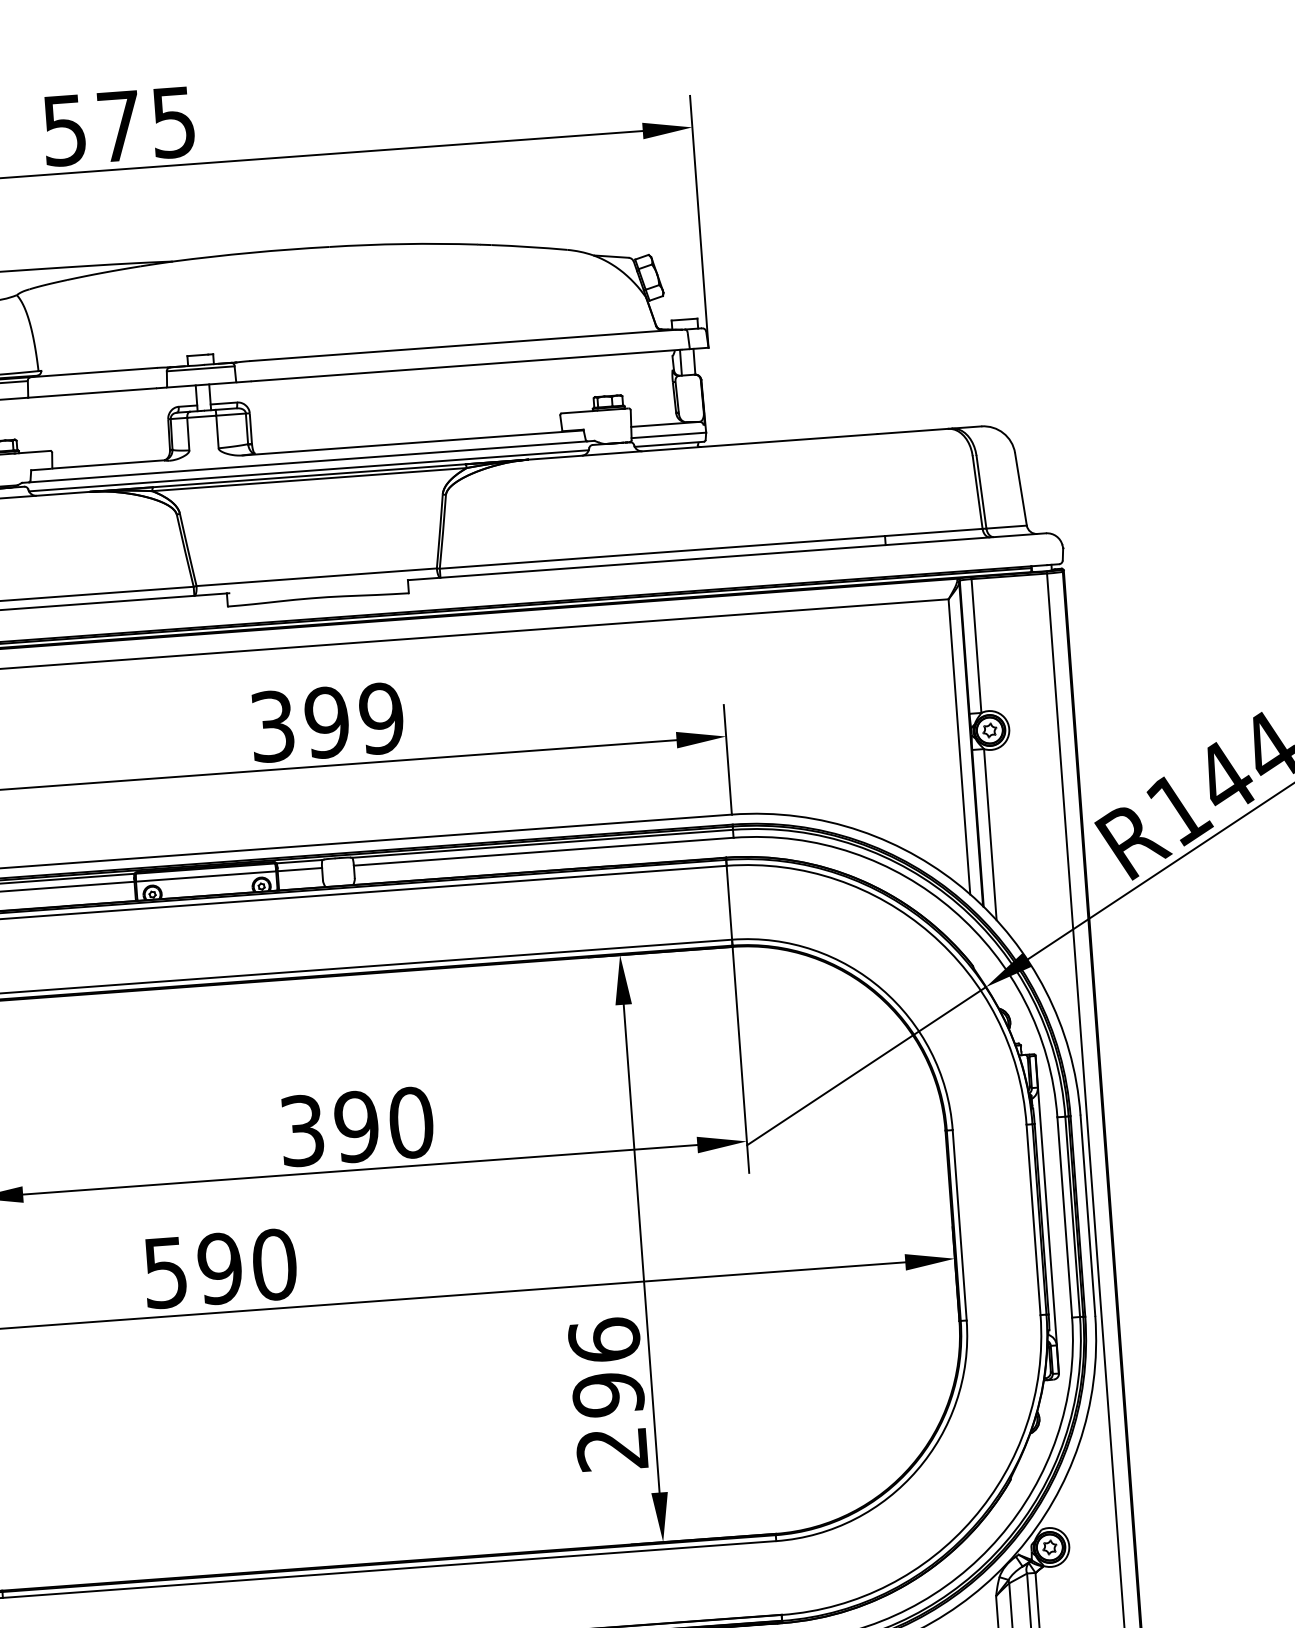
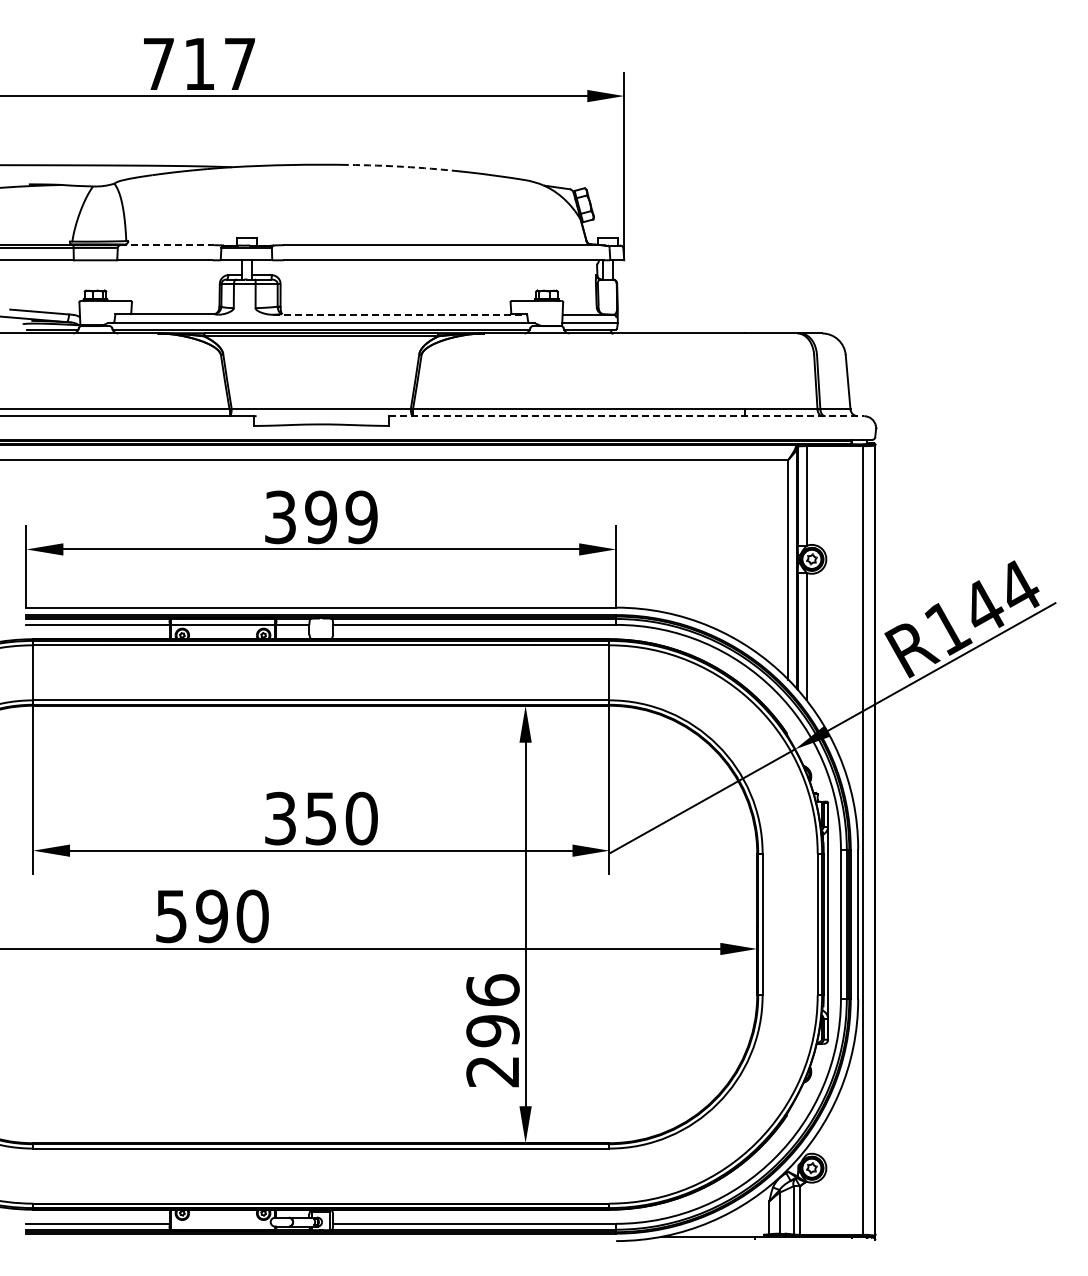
text: (118, 126) -> (198, 64), 575 -> 717
arc: (403, 243) -> (403, 166), solid -> dashed
line: (94, 372) -> (167, 245), solid -> dashed
line: (413, 442) -> (400, 314), solid -> dashed
line: (726, 557) -> (626, 416), solid -> dashed
text: (357, 1126) -> (321, 818), 390 -> 350

